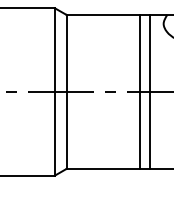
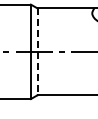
line: (139, 91) -> (78, 51), removed
line: (149, 91) -> (84, 51), removed
line: (66, 93) -> (37, 52), solid -> dashed

